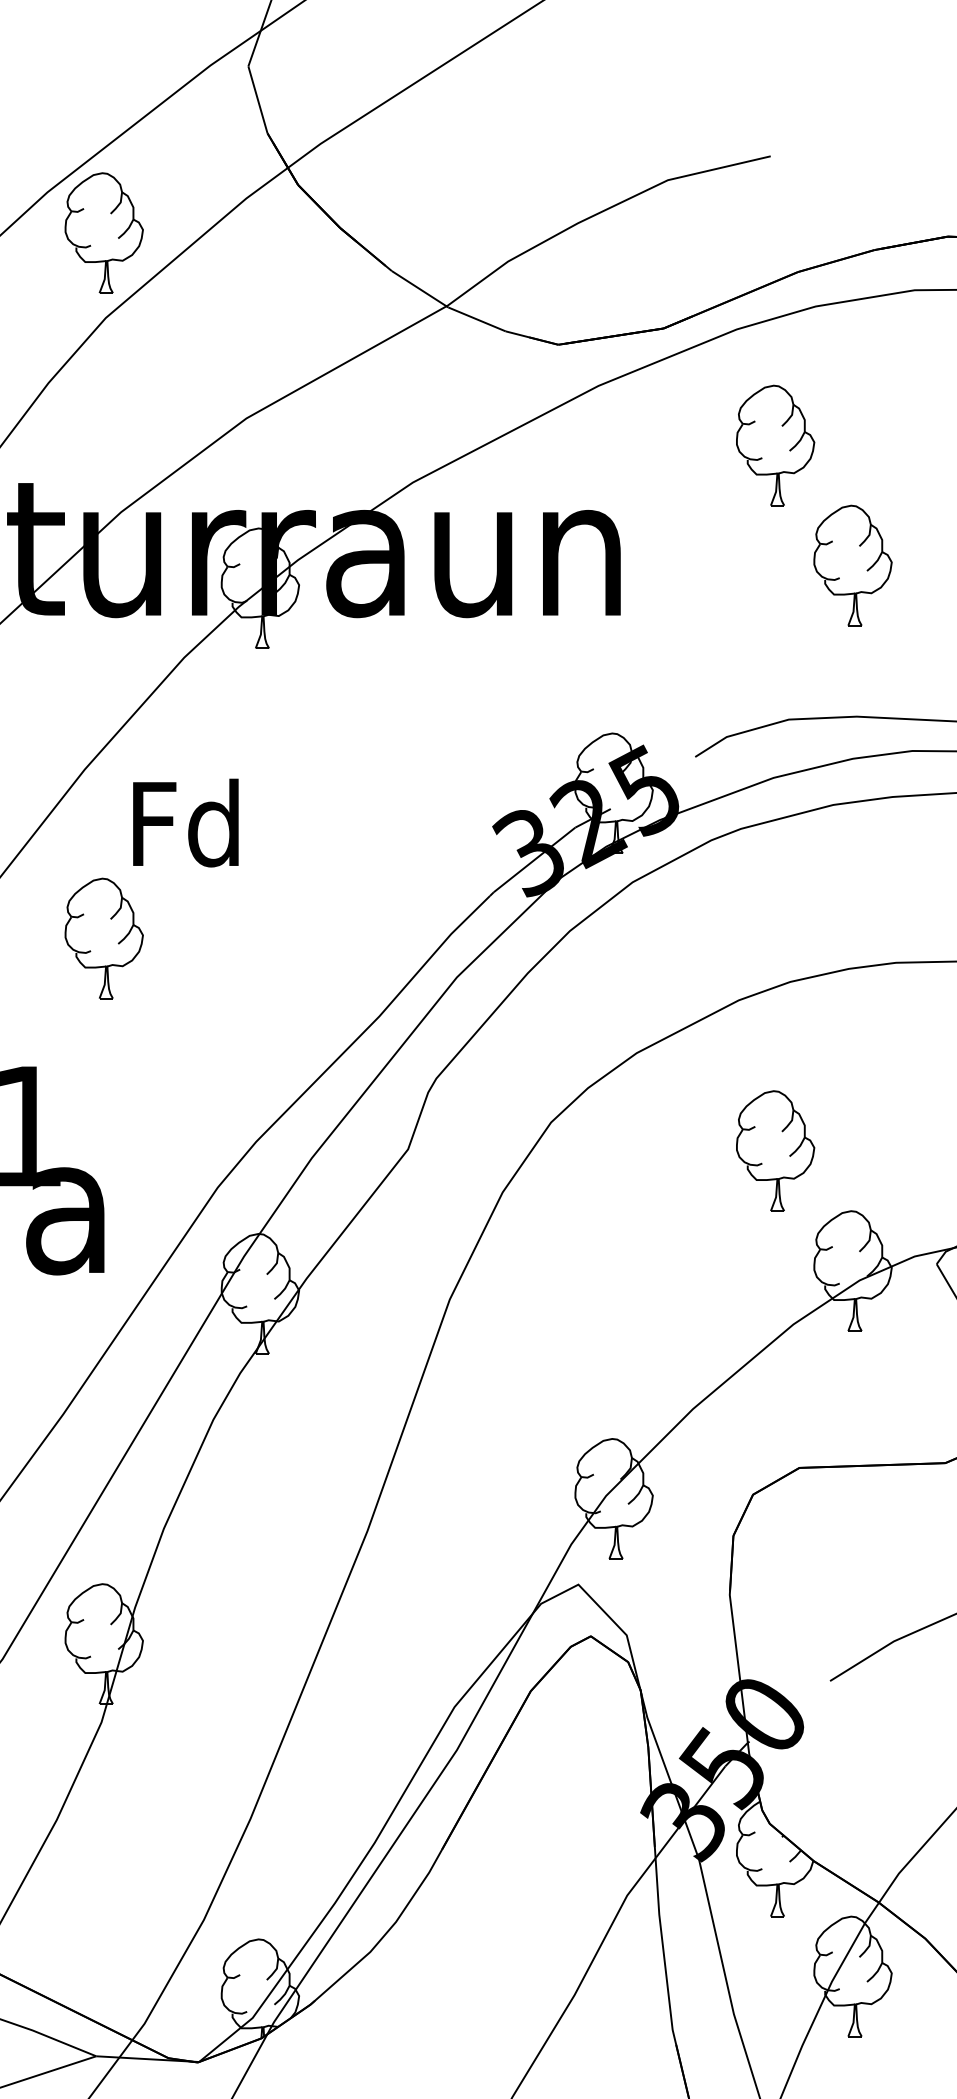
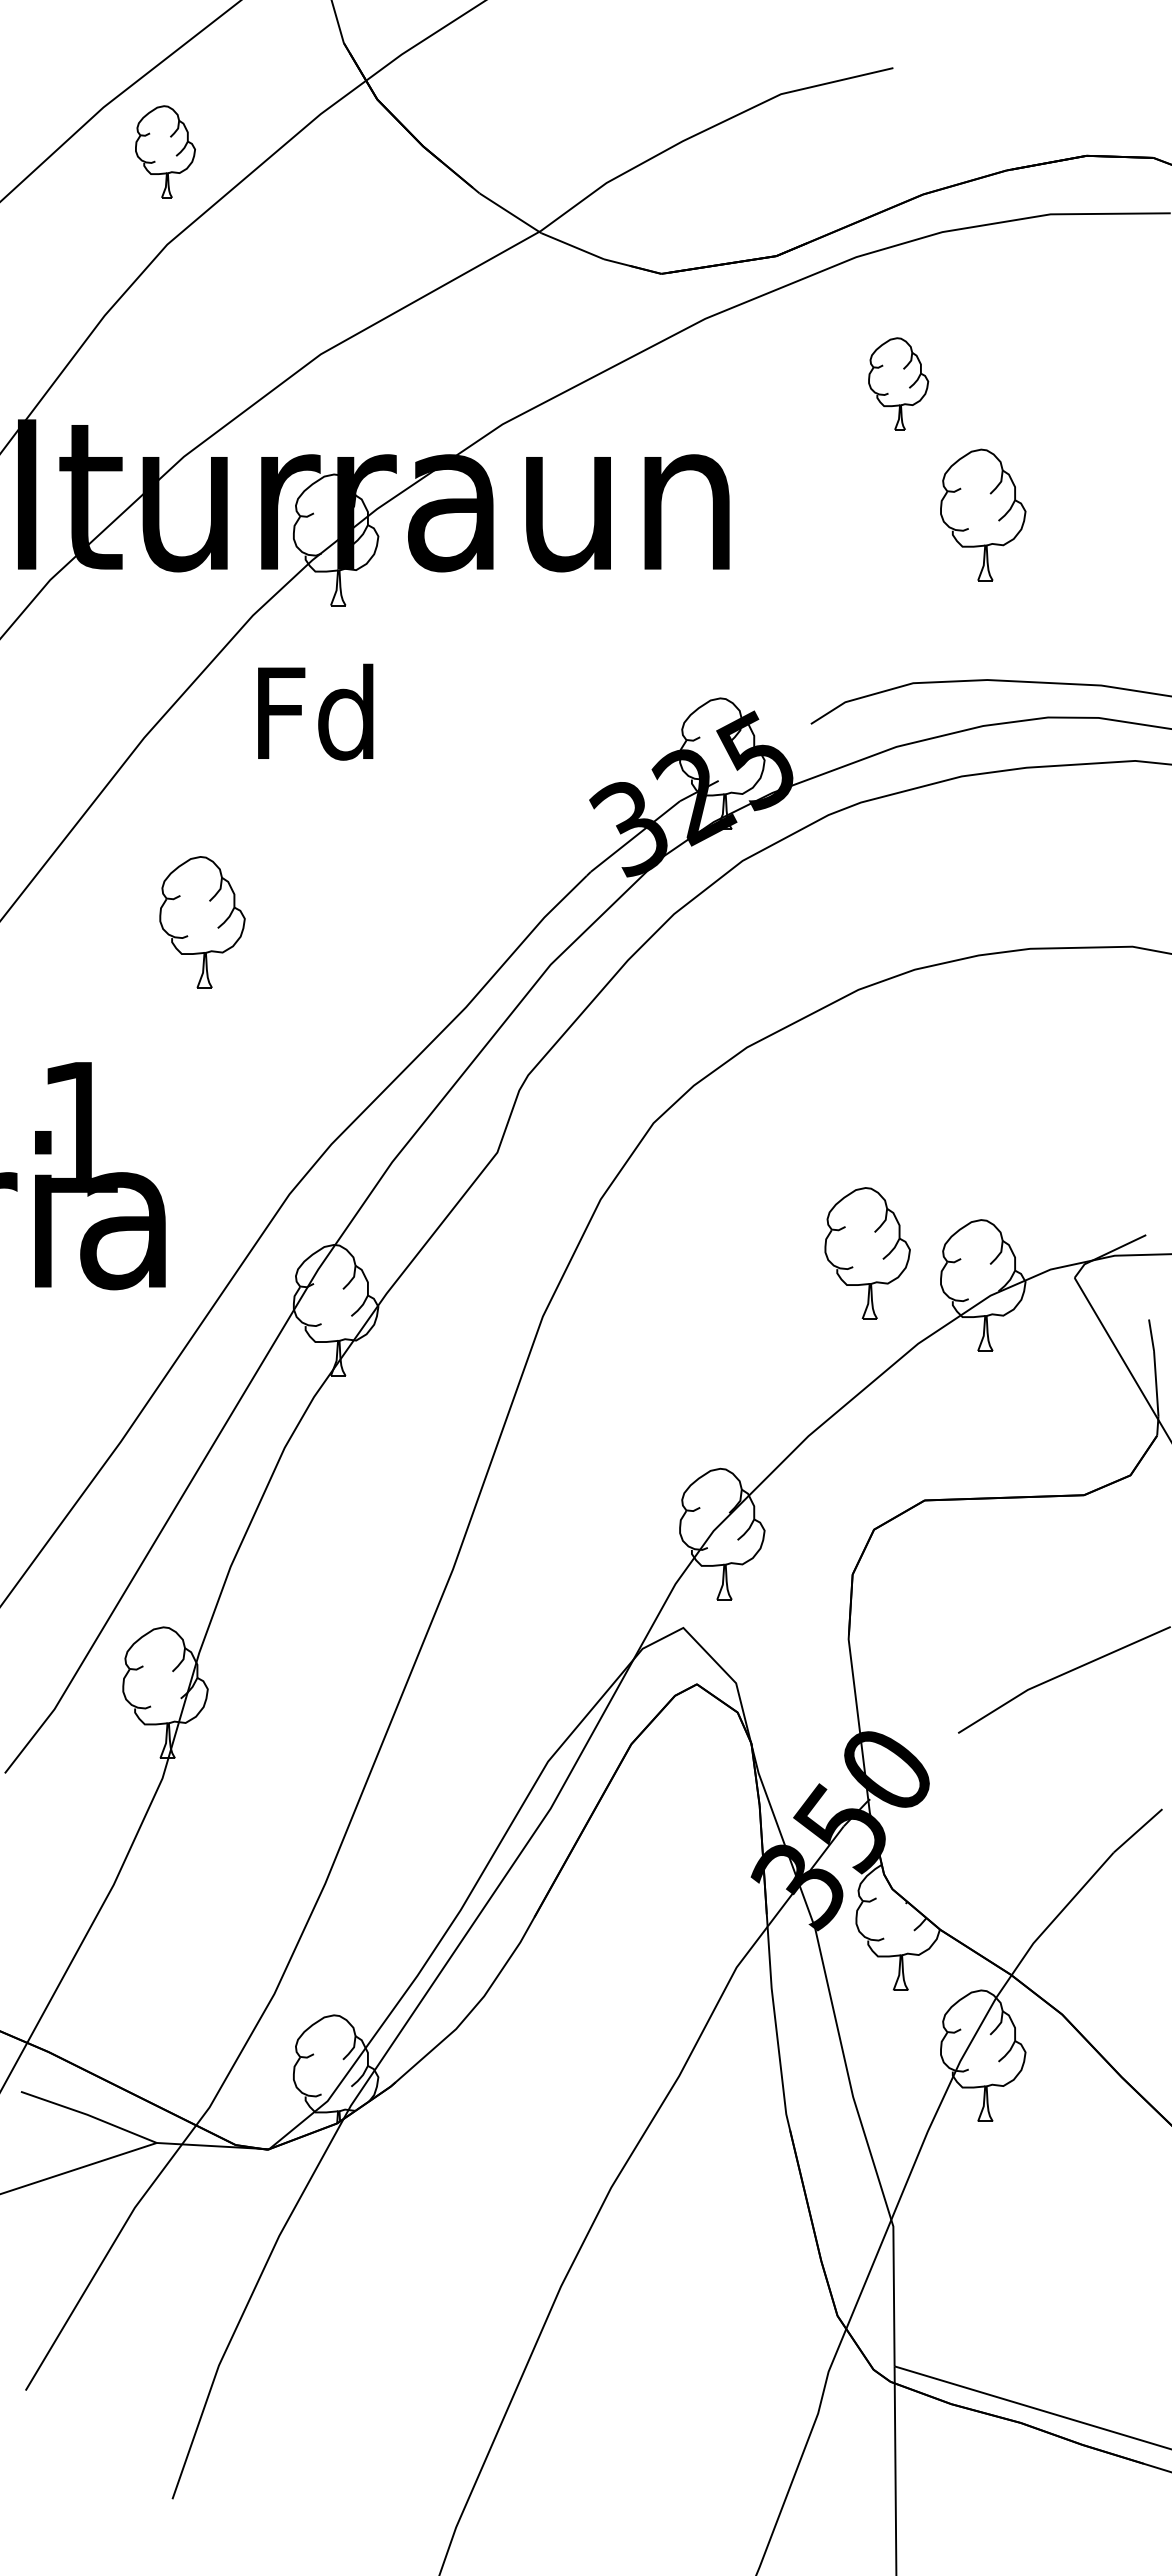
part: (104, 232) -> (165, 151), size x0.7
part: (775, 445) -> (898, 383), size x0.7
text: (185, 822) -> (315, 711), moved
part: (104, 938) -> (202, 922), moved
part: (775, 1151) -> (867, 1253), moved

